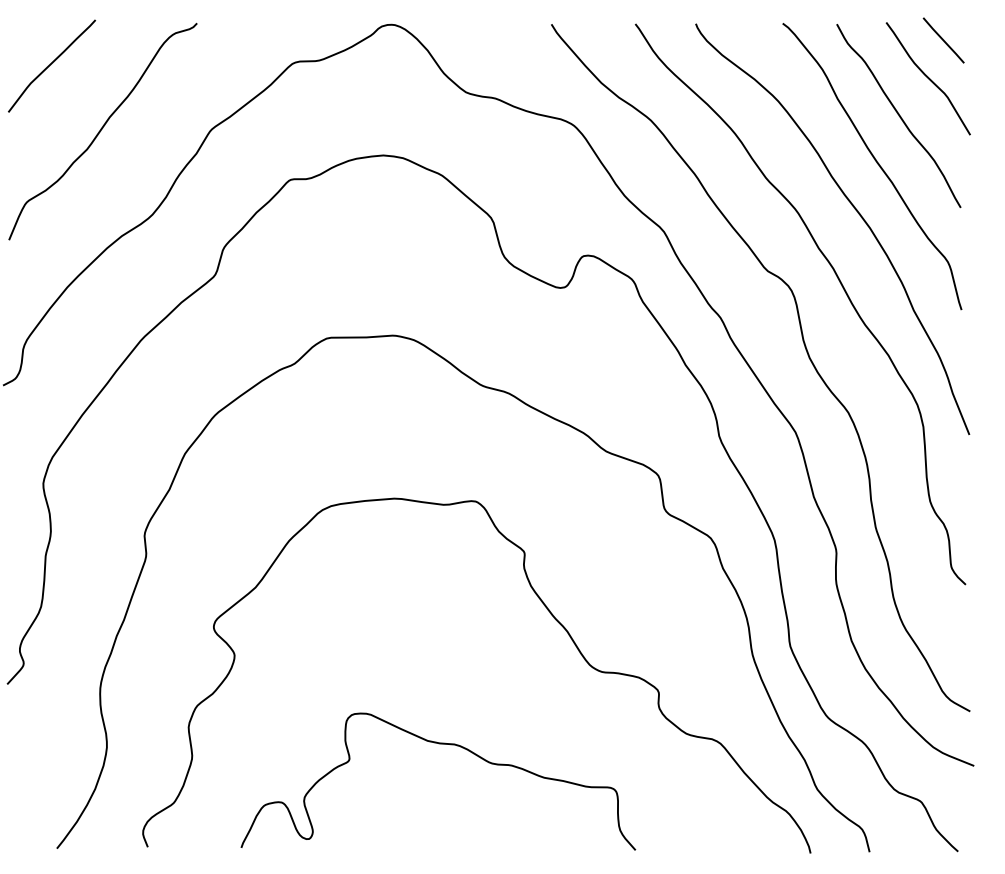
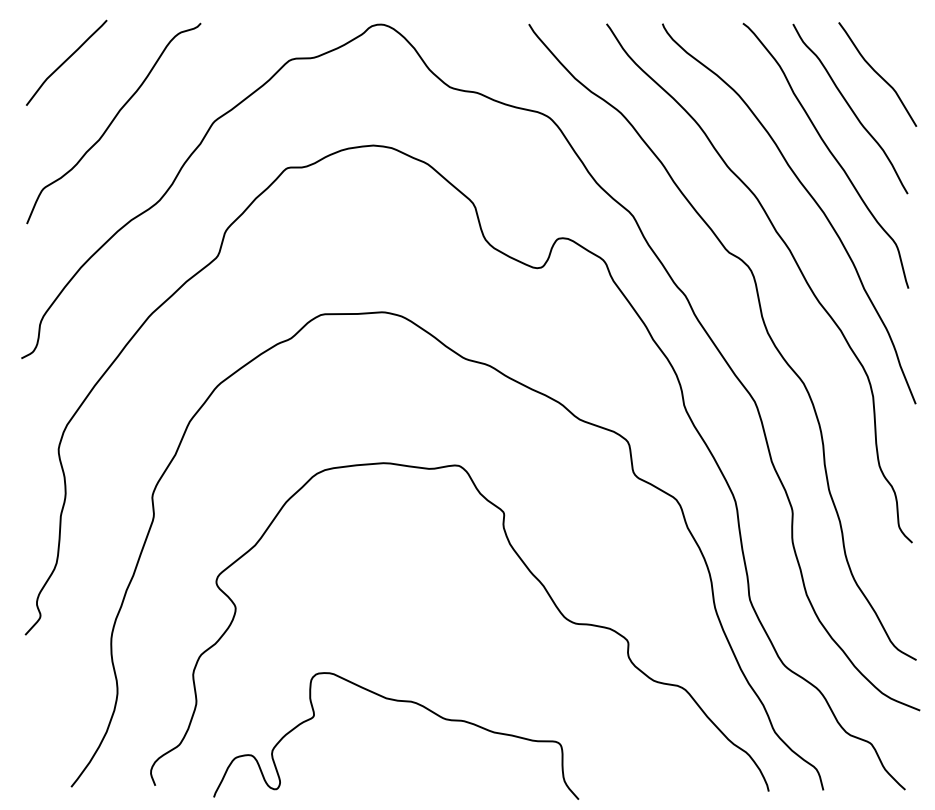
line: (943, 39) -> (891, 38), removed
curve: (447, 745) -> (404, 702), moved

